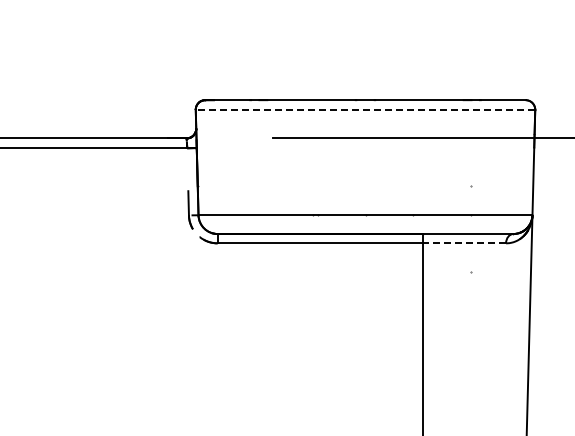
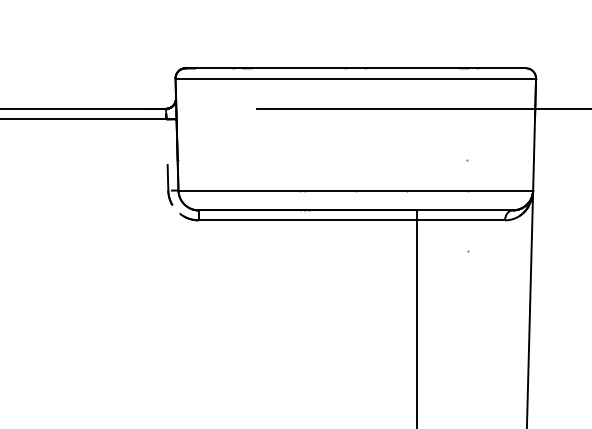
line: (365, 109) -> (355, 78), dashed -> solid
line: (464, 243) -> (460, 220), dashed -> solid

